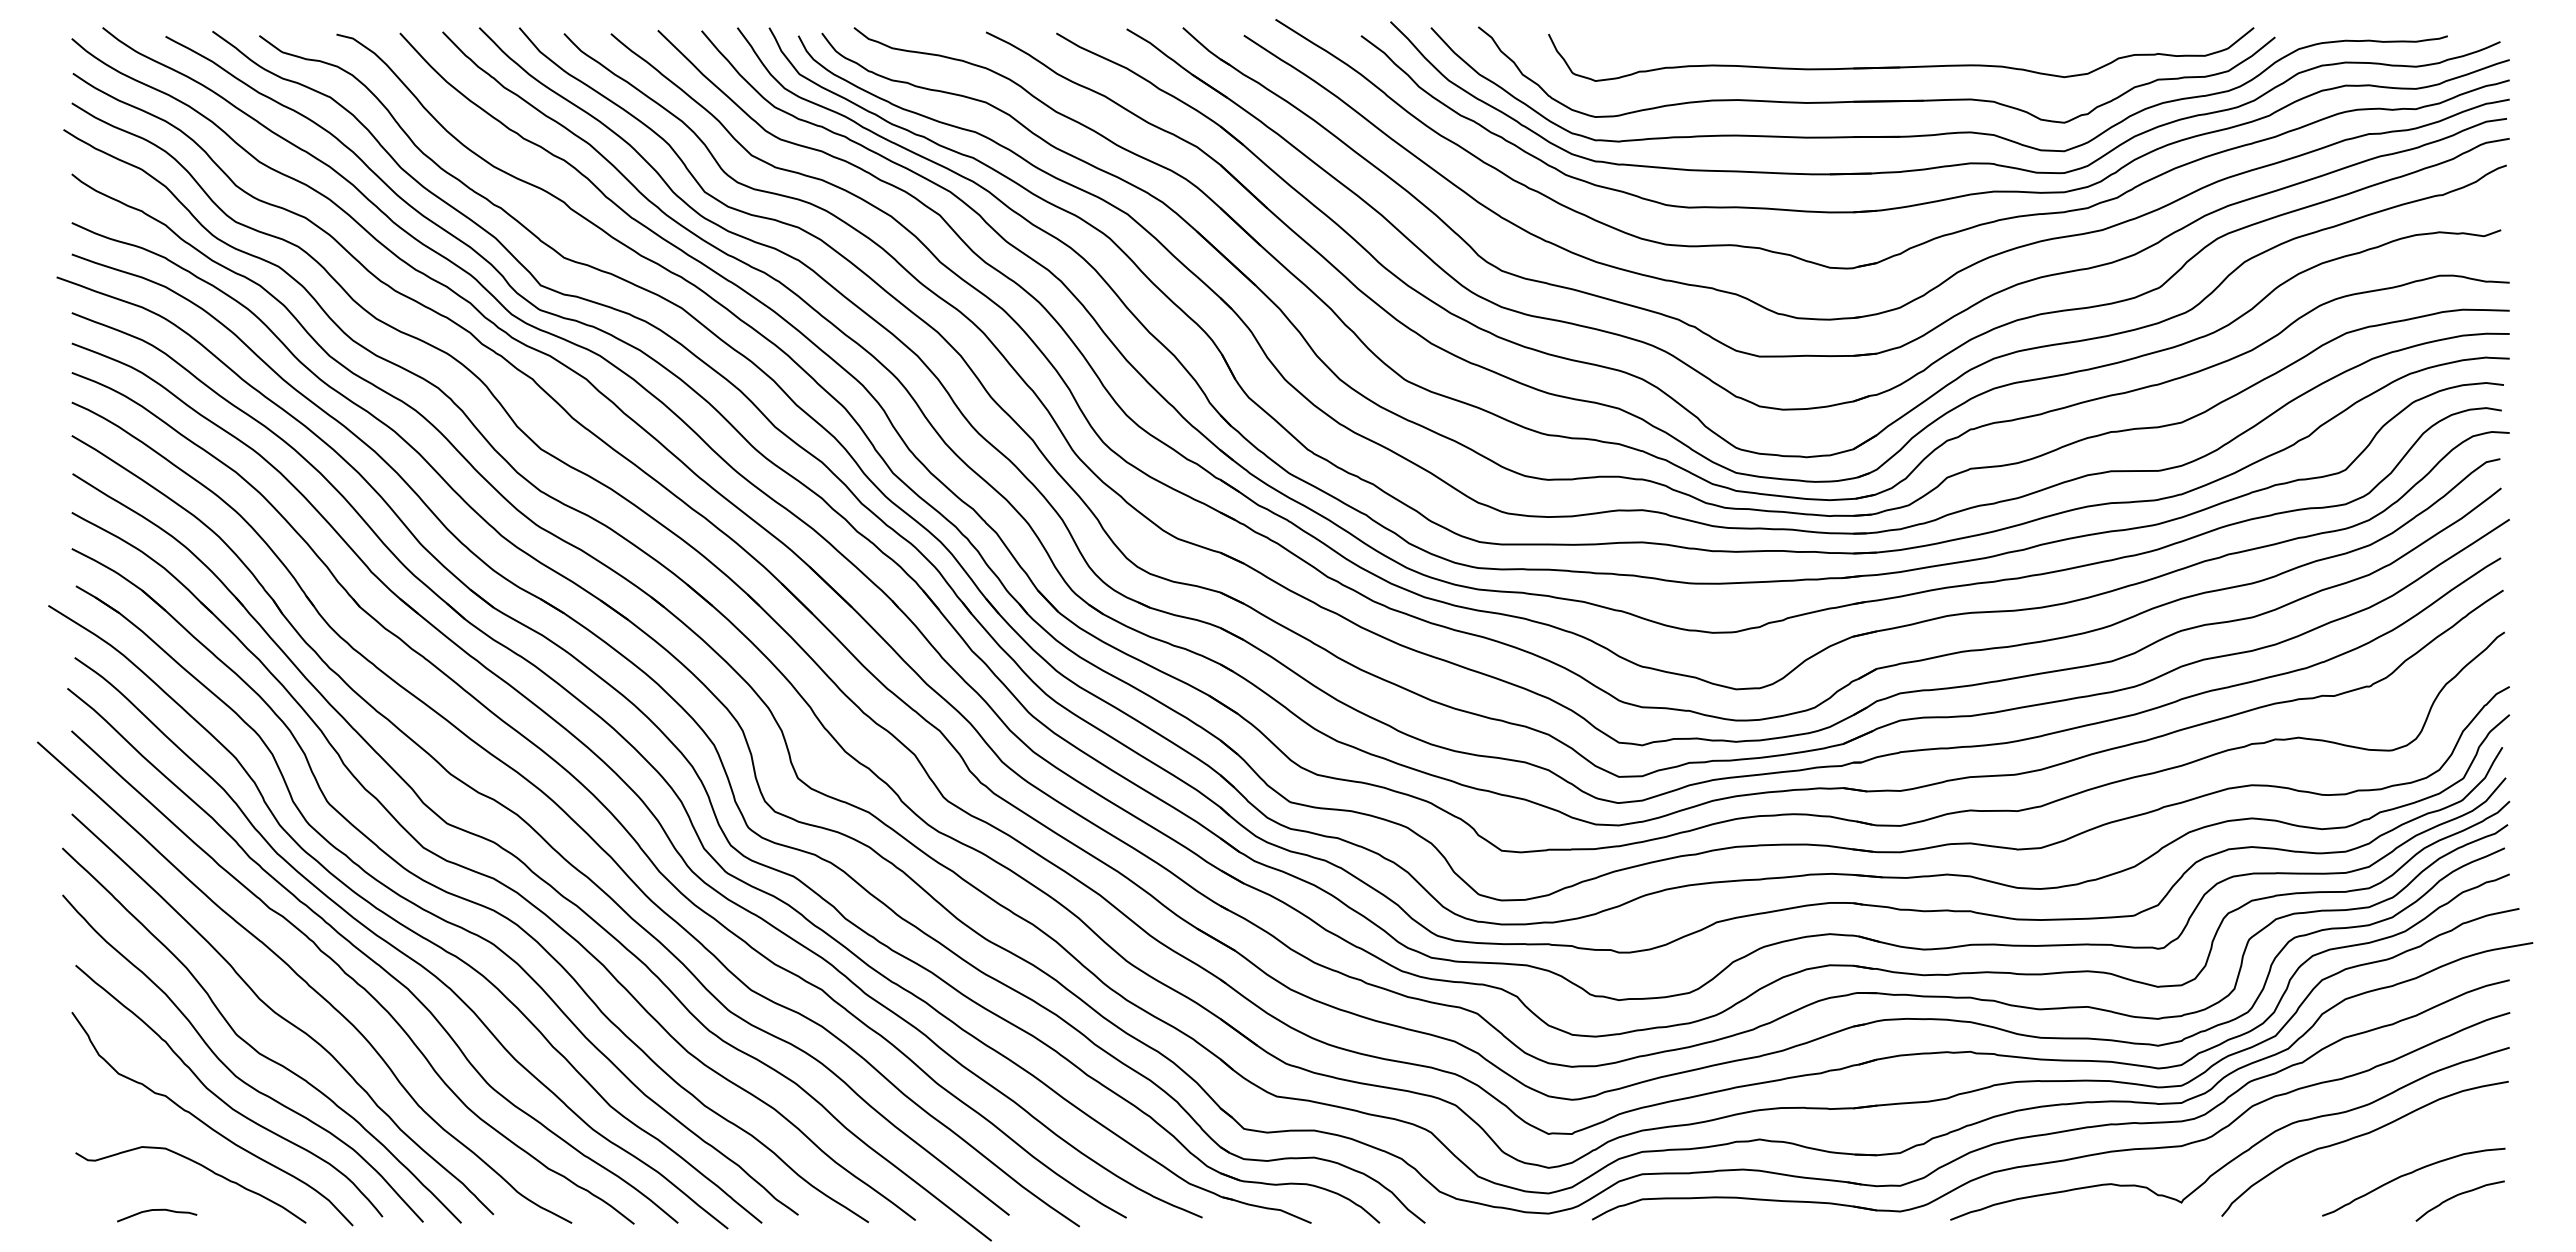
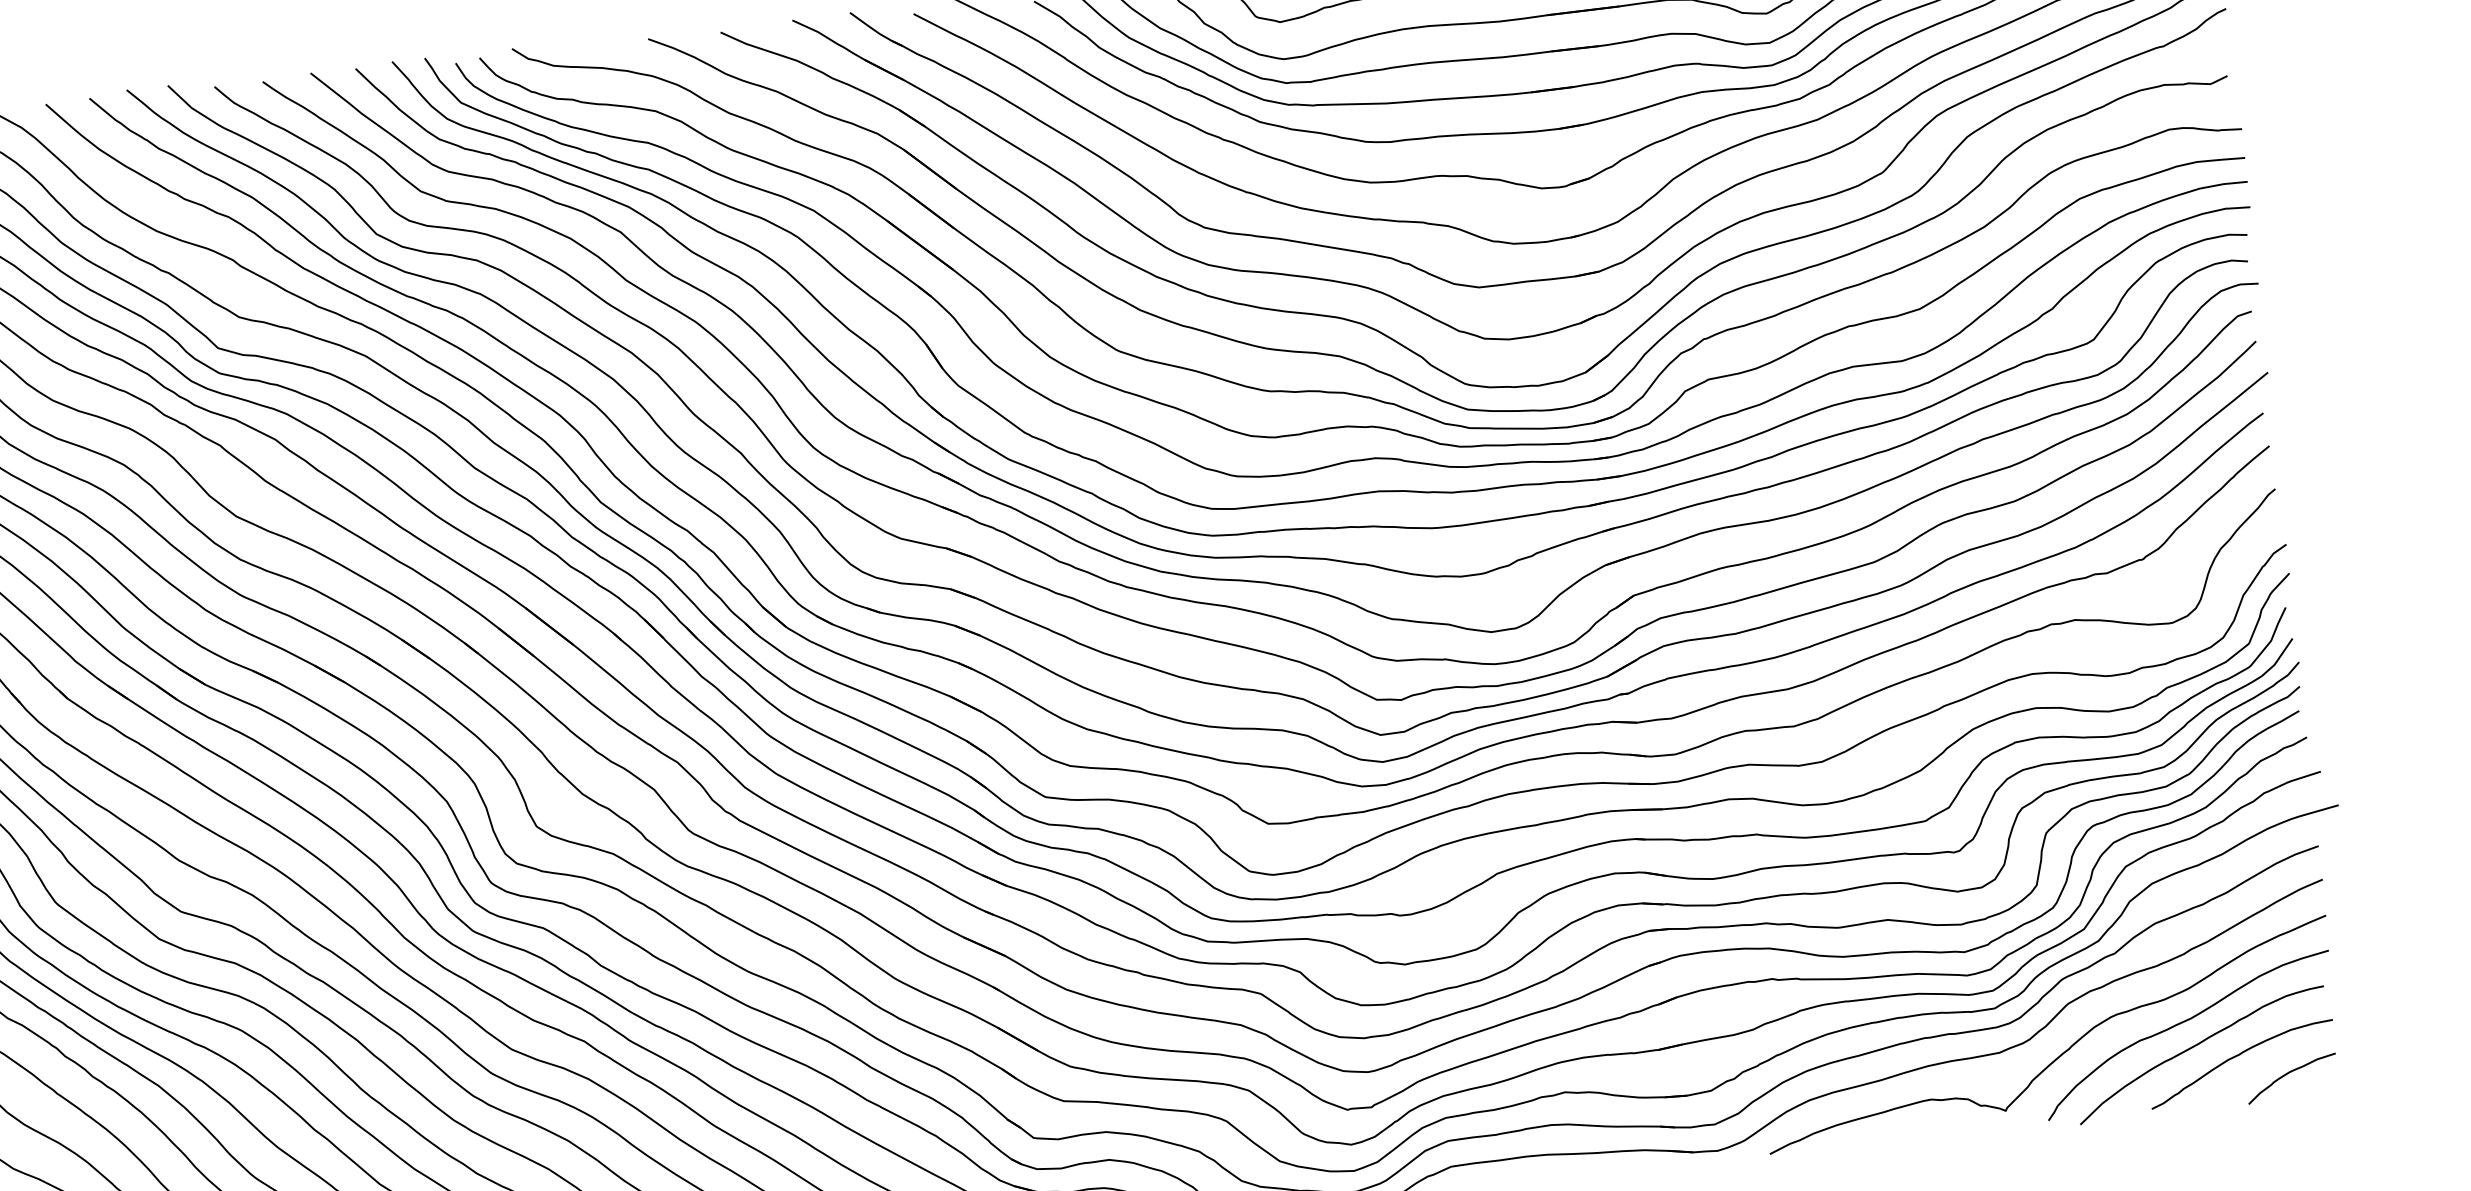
curve: (2373, 1159) -> (2198, 1045), added

